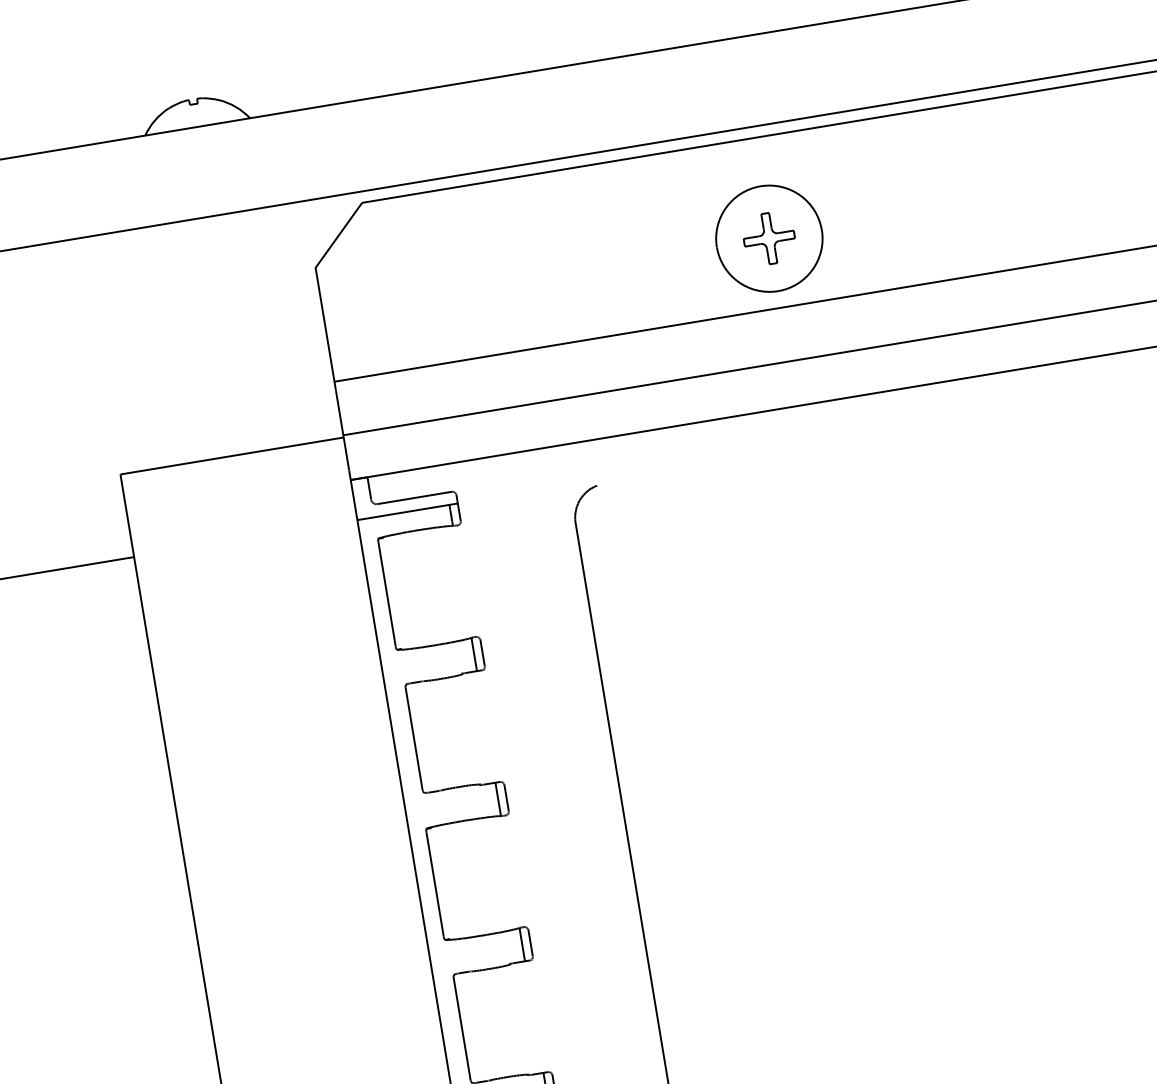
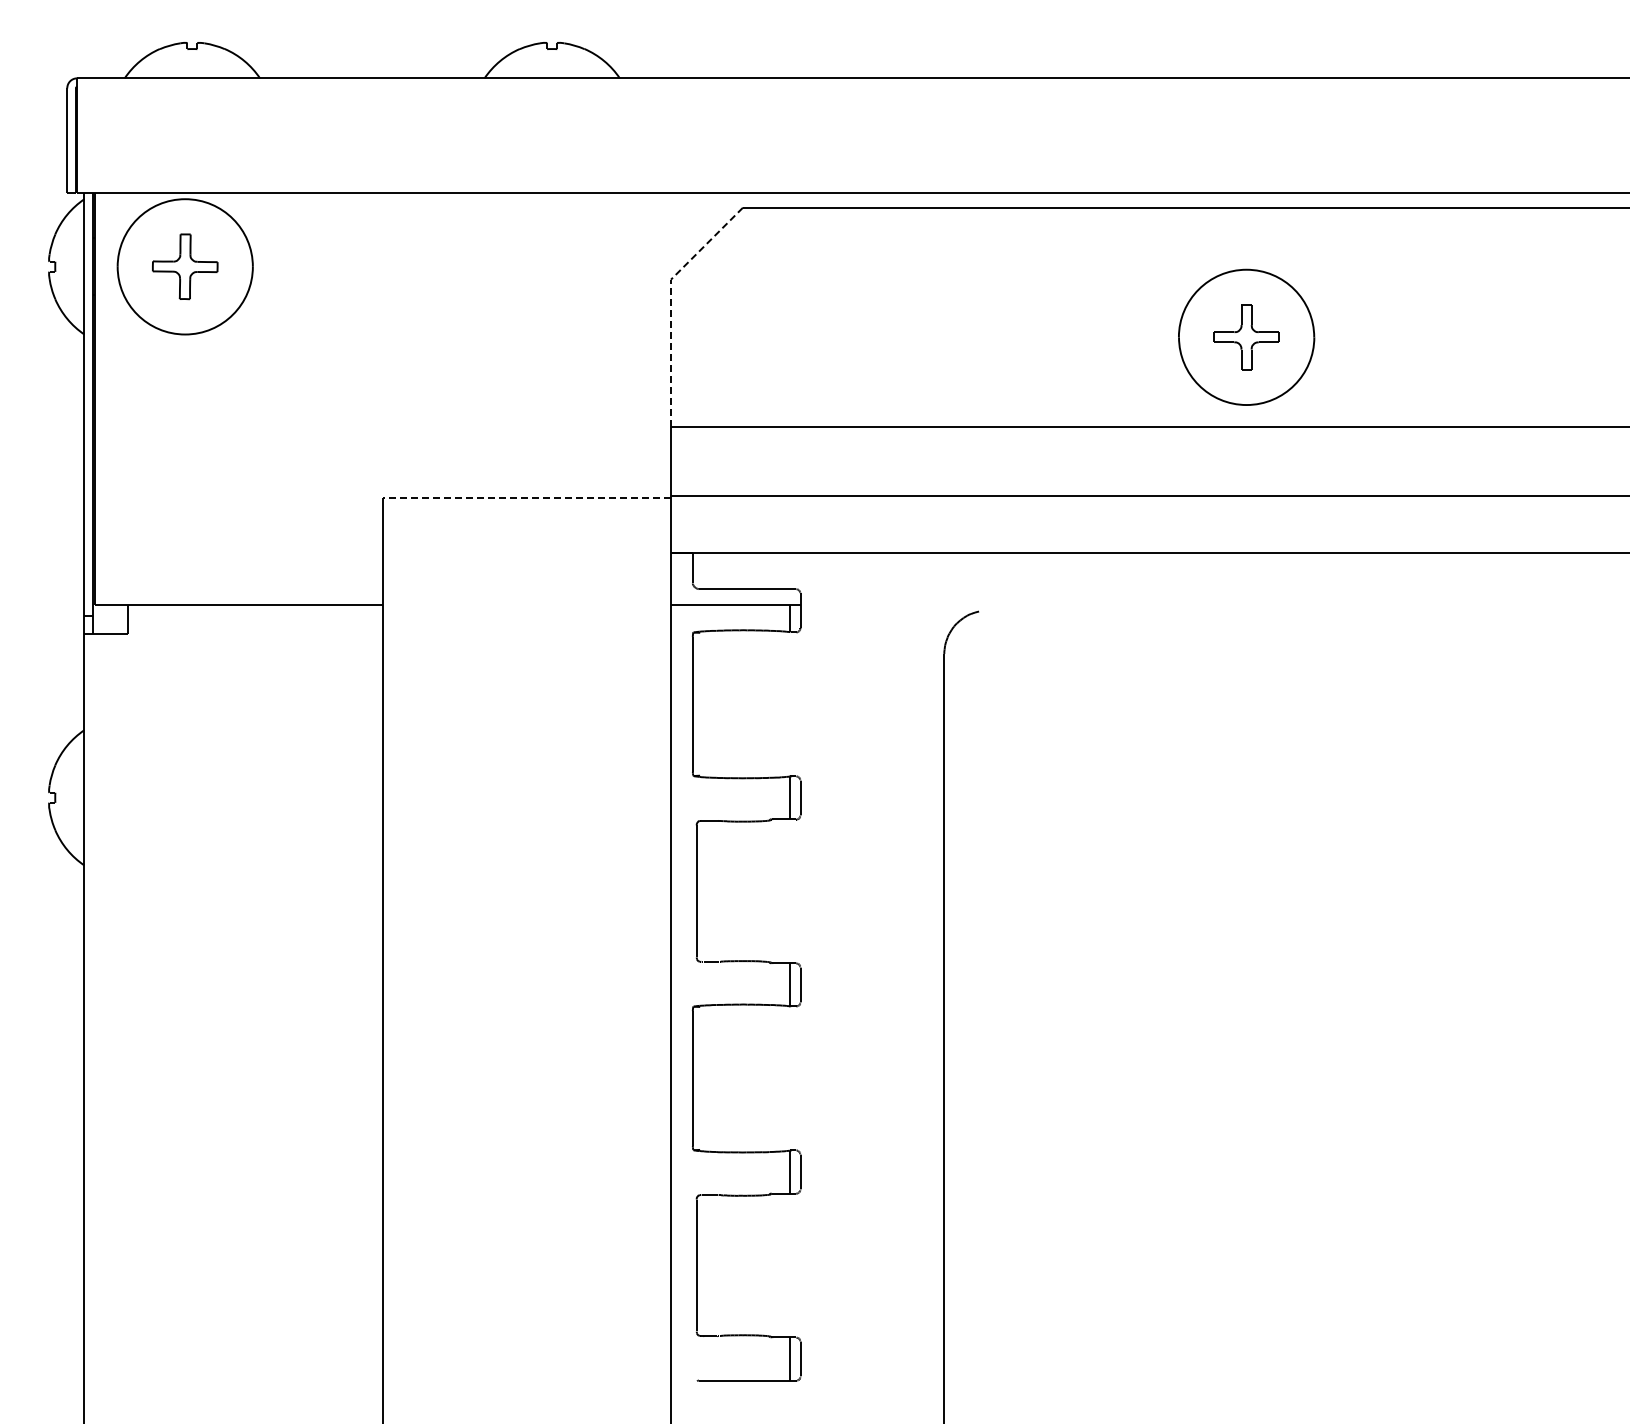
line: (318, 284) -> (671, 301), solid -> dashed
line: (232, 455) -> (527, 498), solid -> dashed

